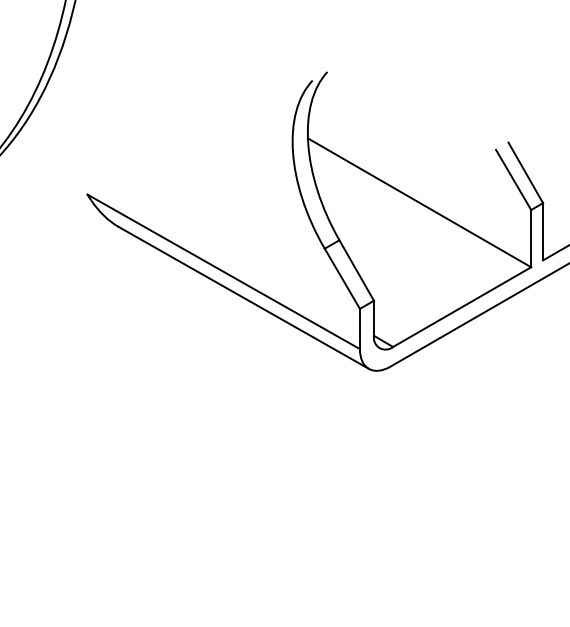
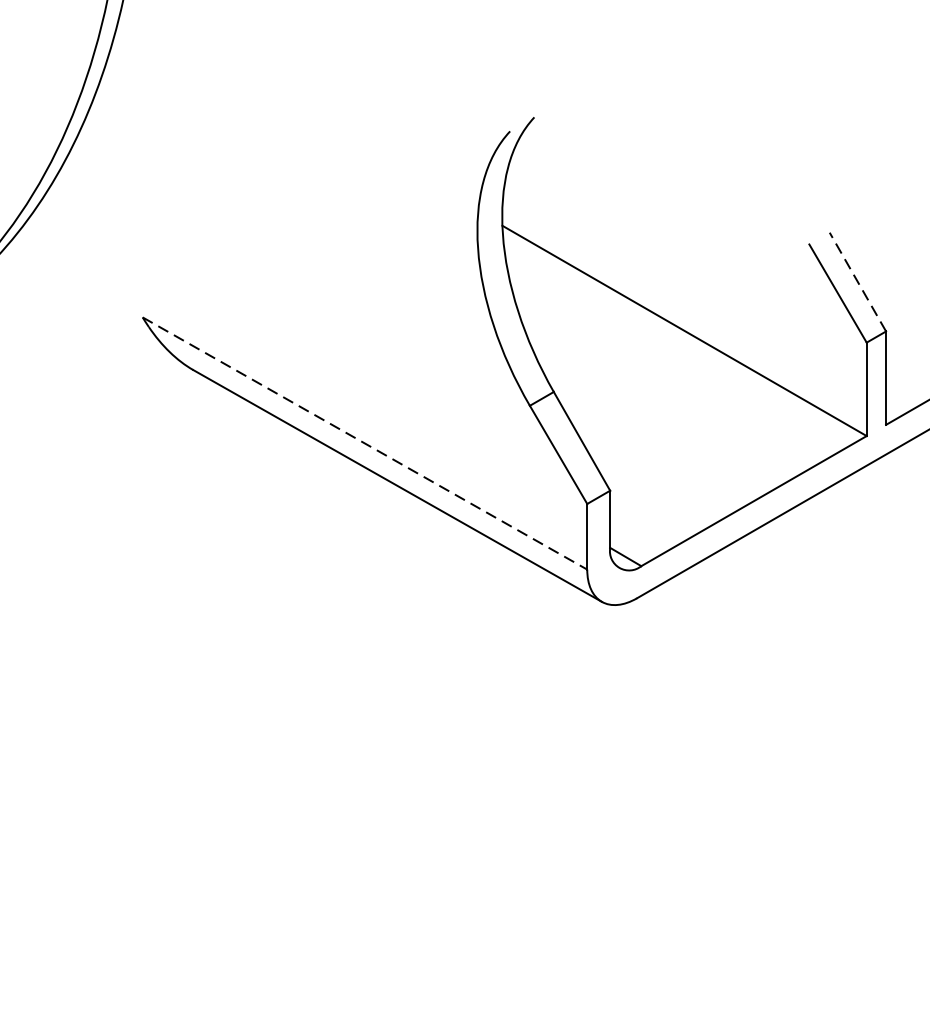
line: (525, 172) -> (857, 281), solid -> dashed
line: (223, 271) -> (364, 442), solid -> dashed

